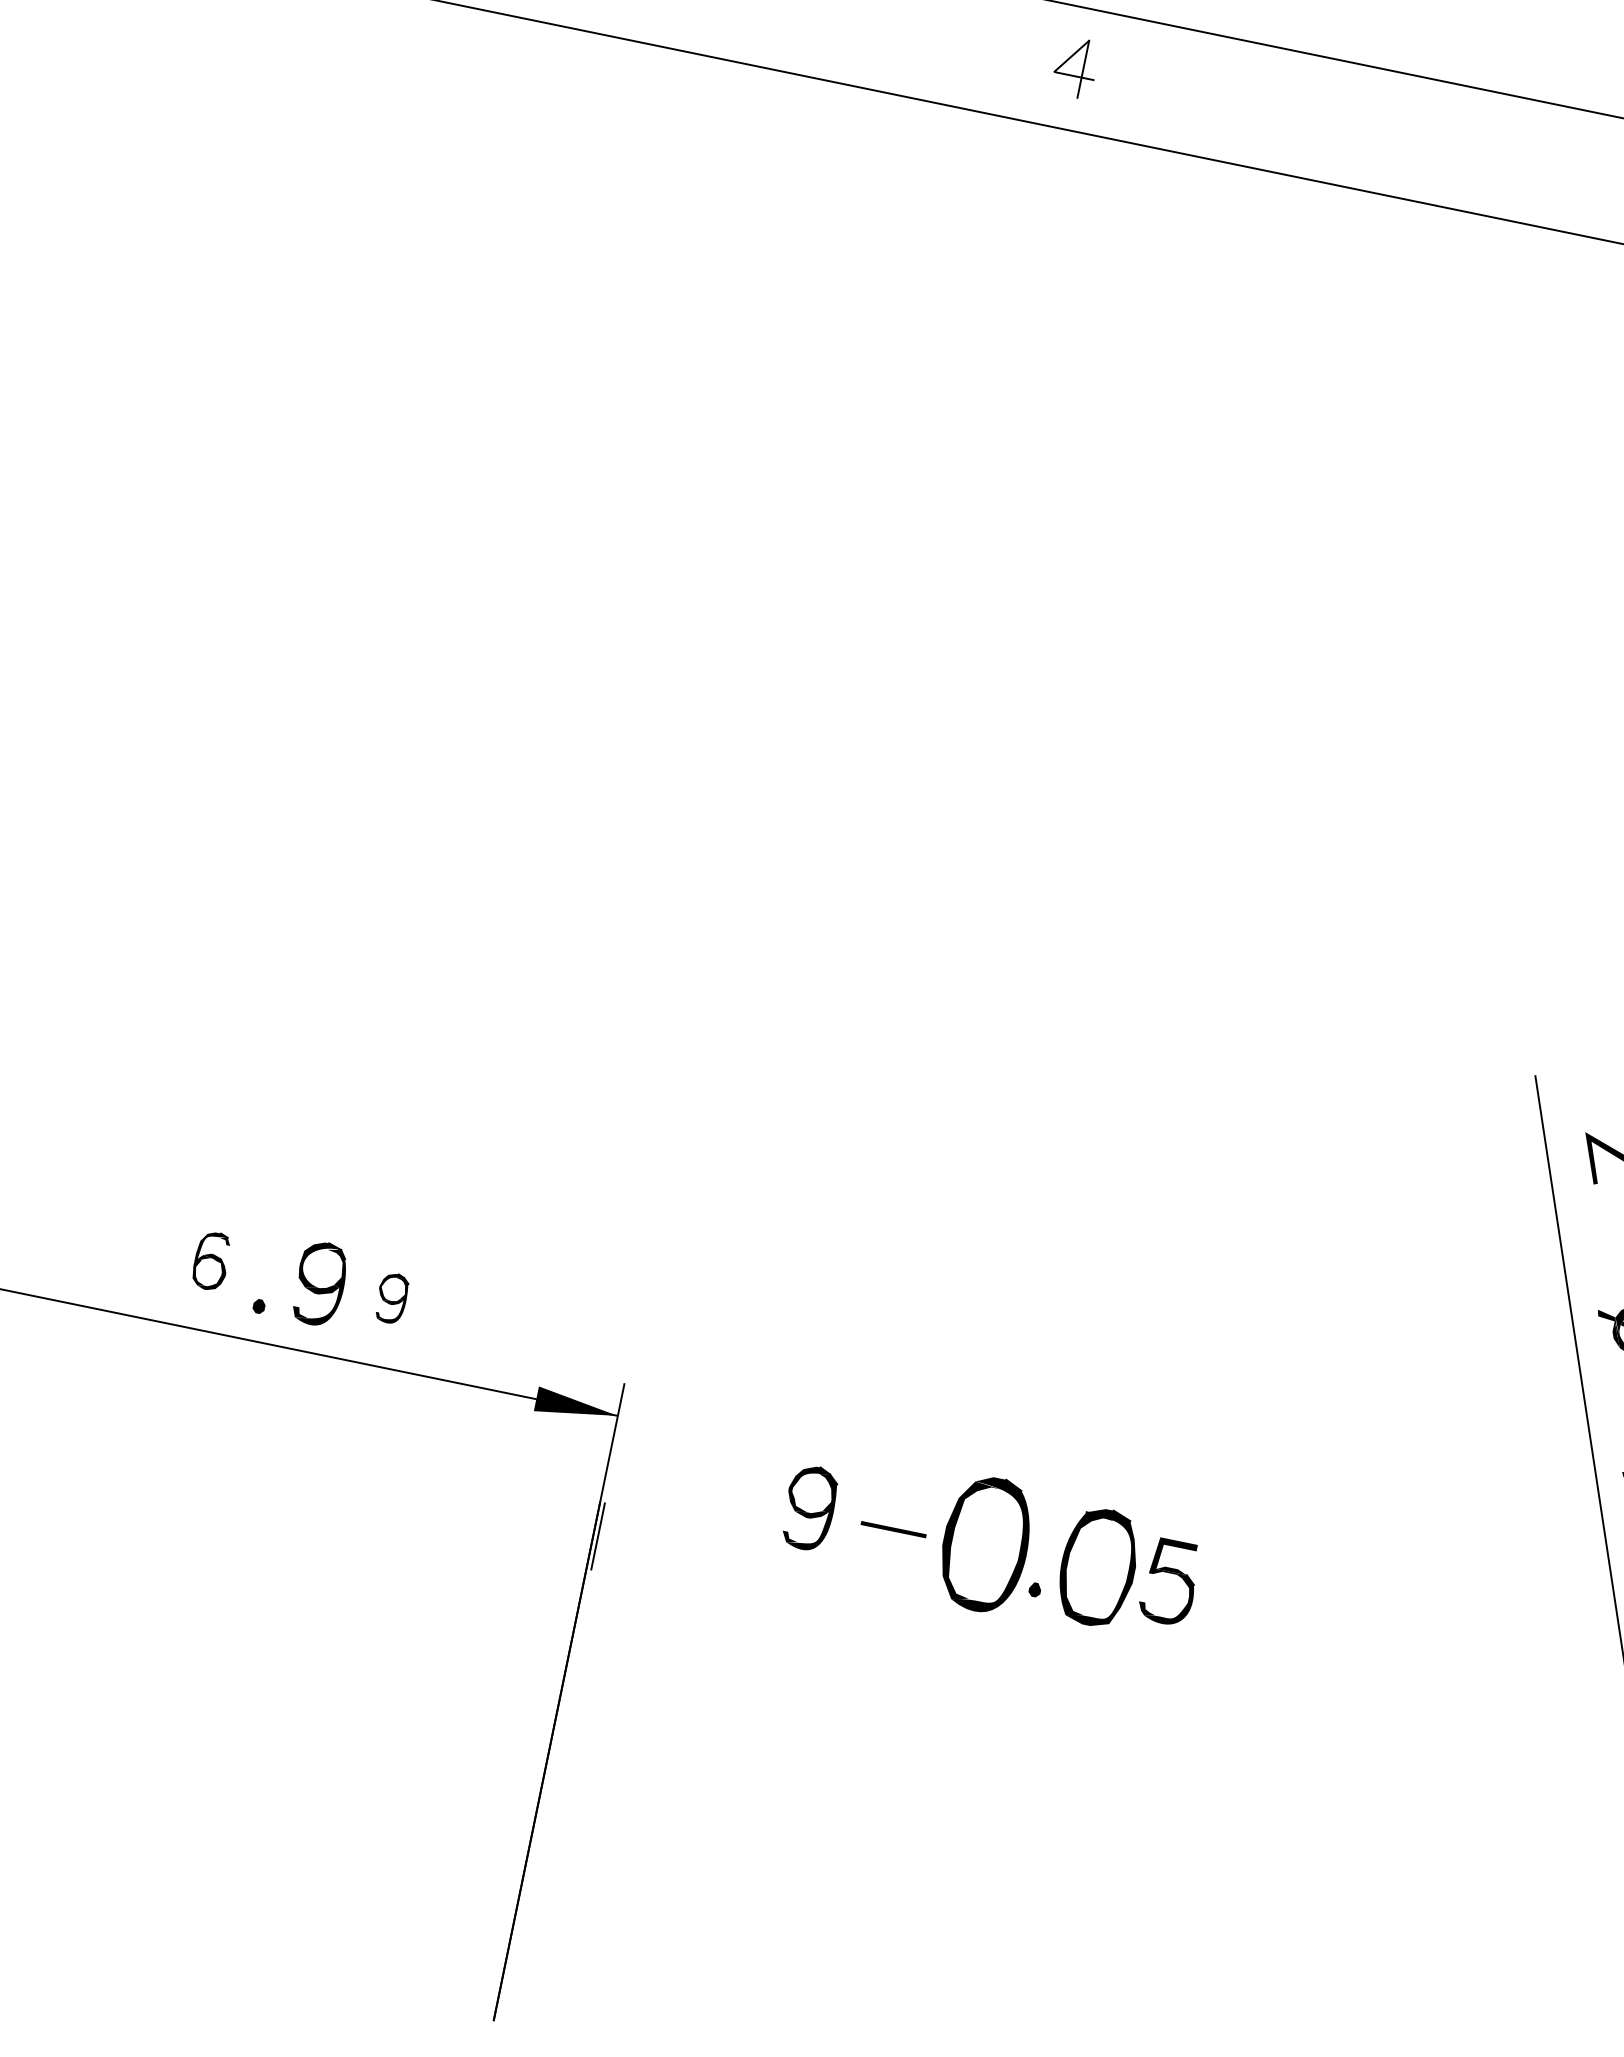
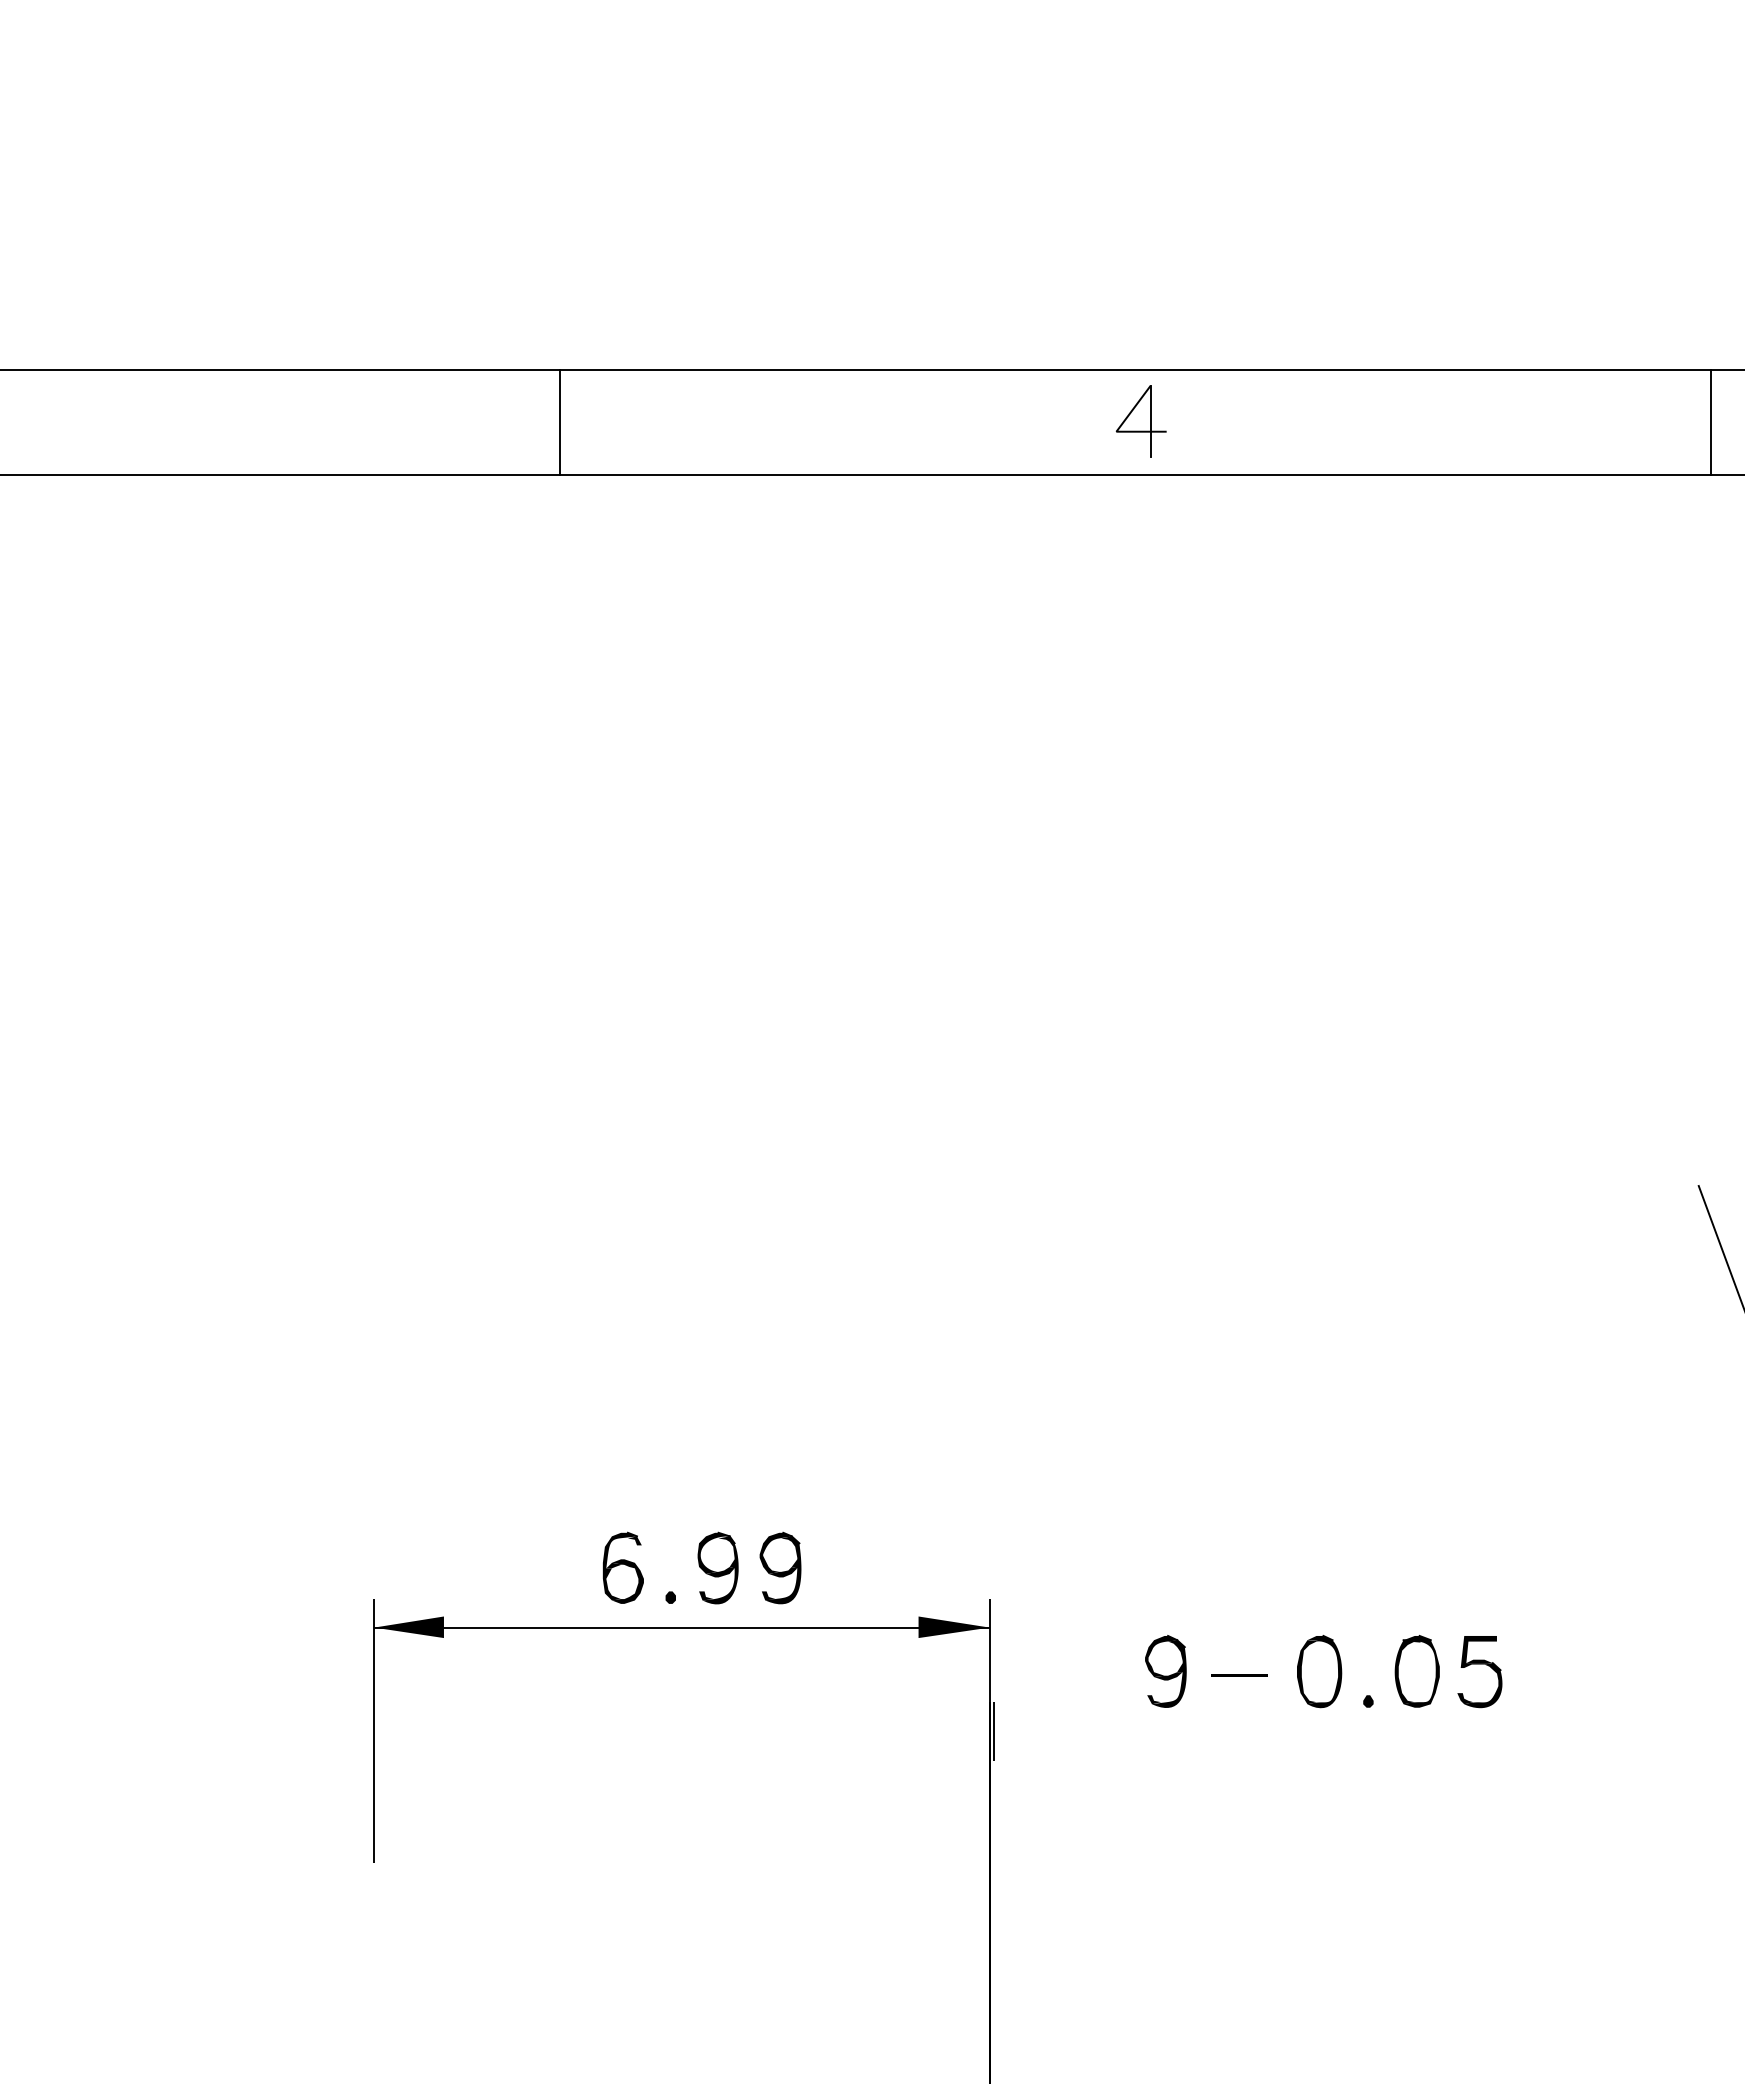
part: (1074, 67) -> (1140, 421), size x1.43
part: (210, 1260) -> (622, 1567), size x1.43
part: (392, 1297) -> (780, 1567), size x1.67
part: (985, 1543) -> (1319, 1671), size x0.62
part: (1097, 1566) -> (1416, 1671), size x0.71

